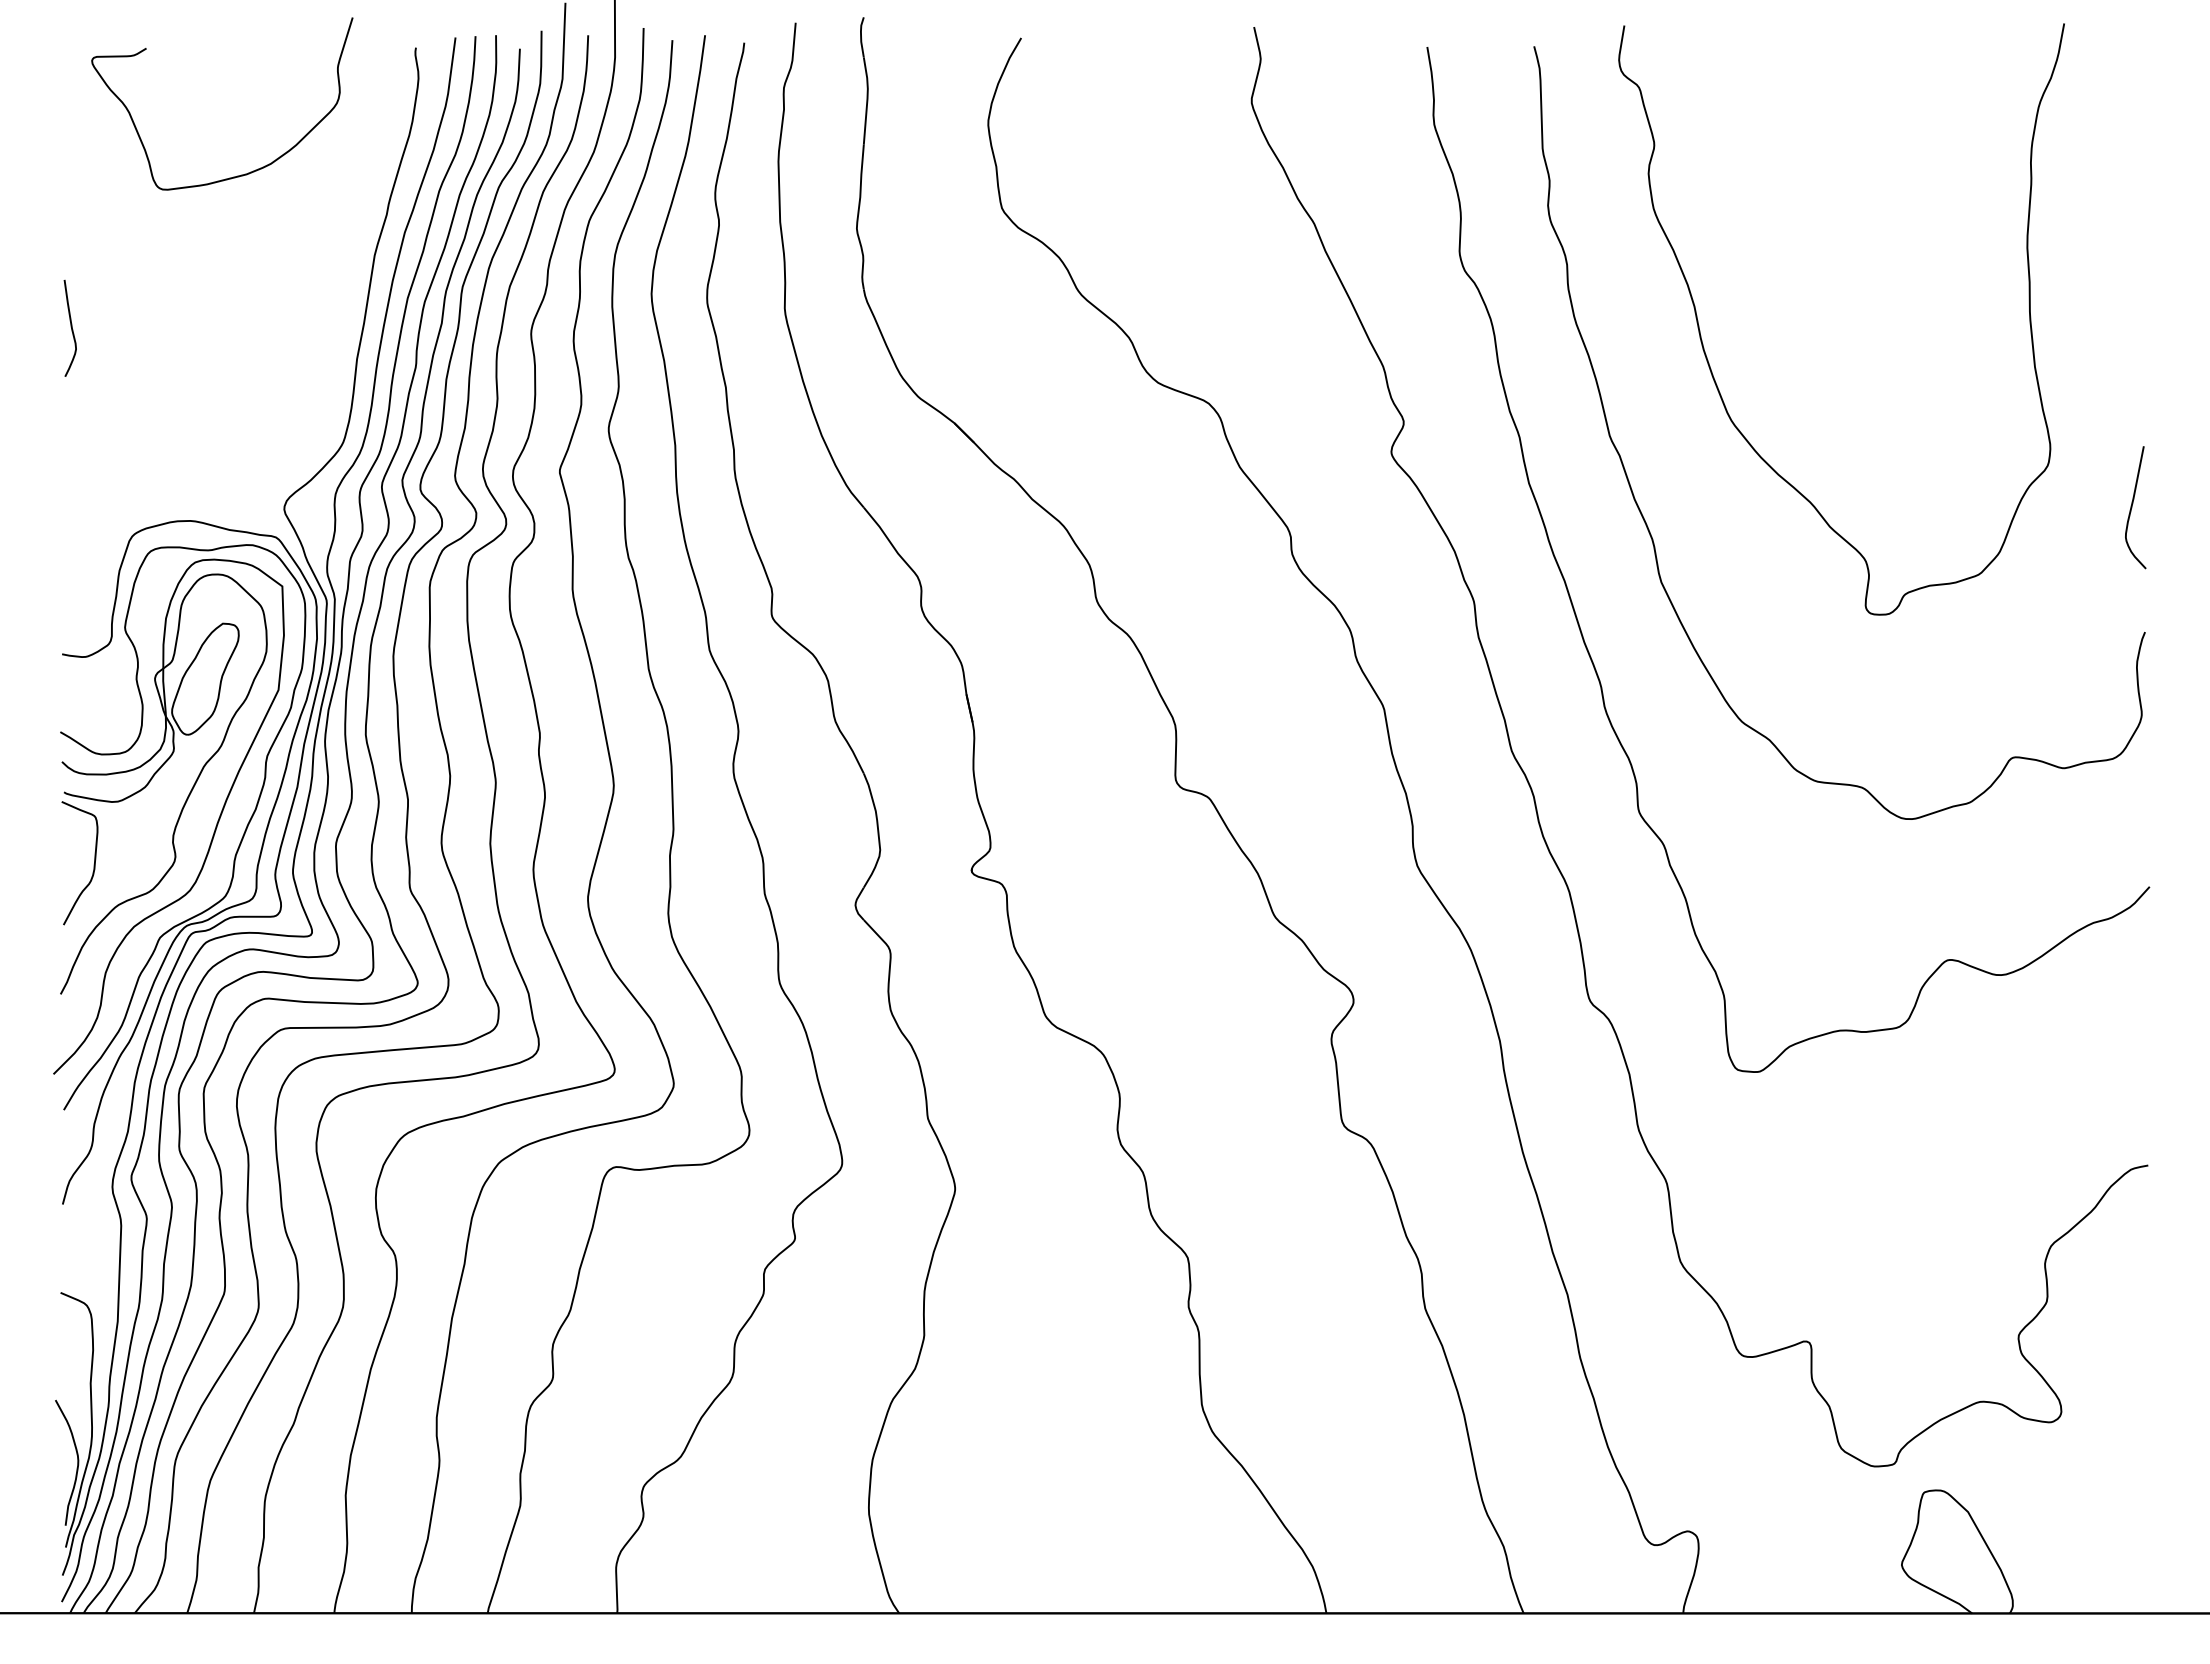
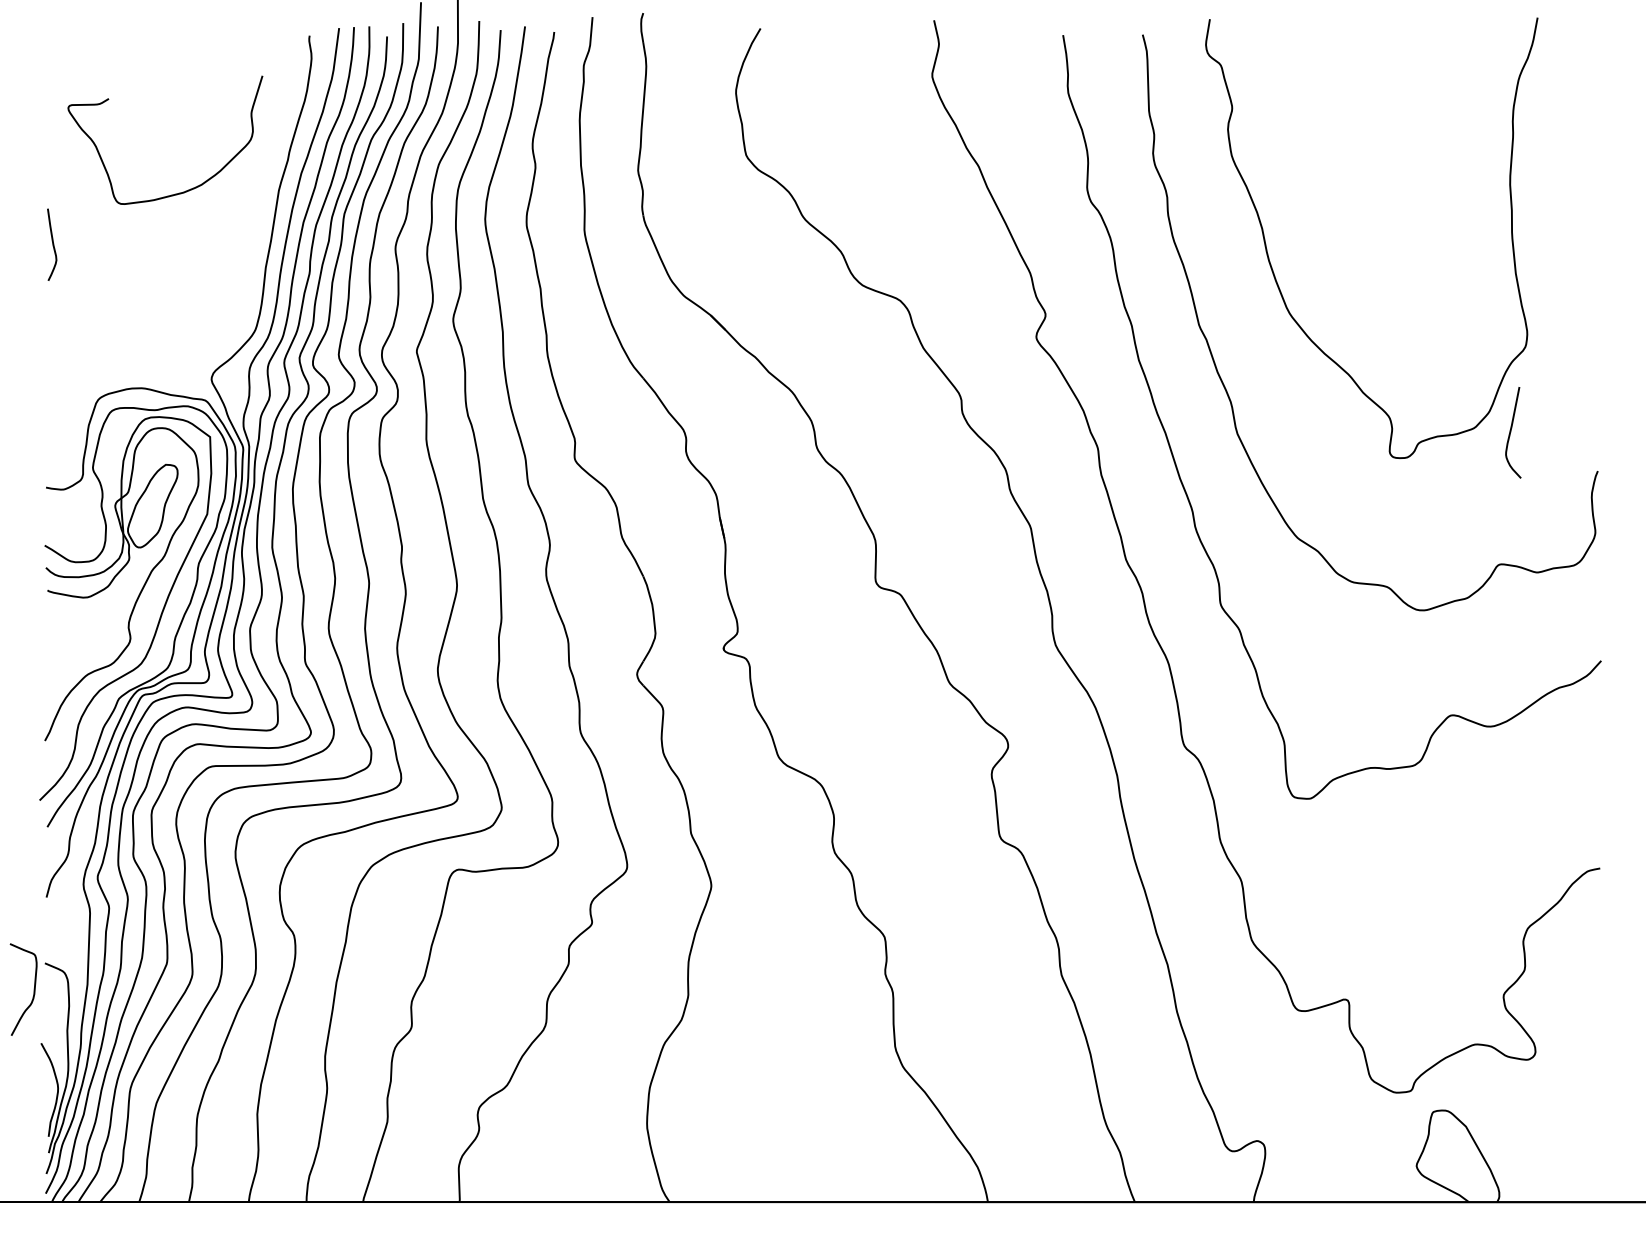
curve: (241, 174) -> (179, 192), moved
curve: (2132, 507) -> (1511, 432), moved
curve: (93, 864) -> (33, 990), moved

